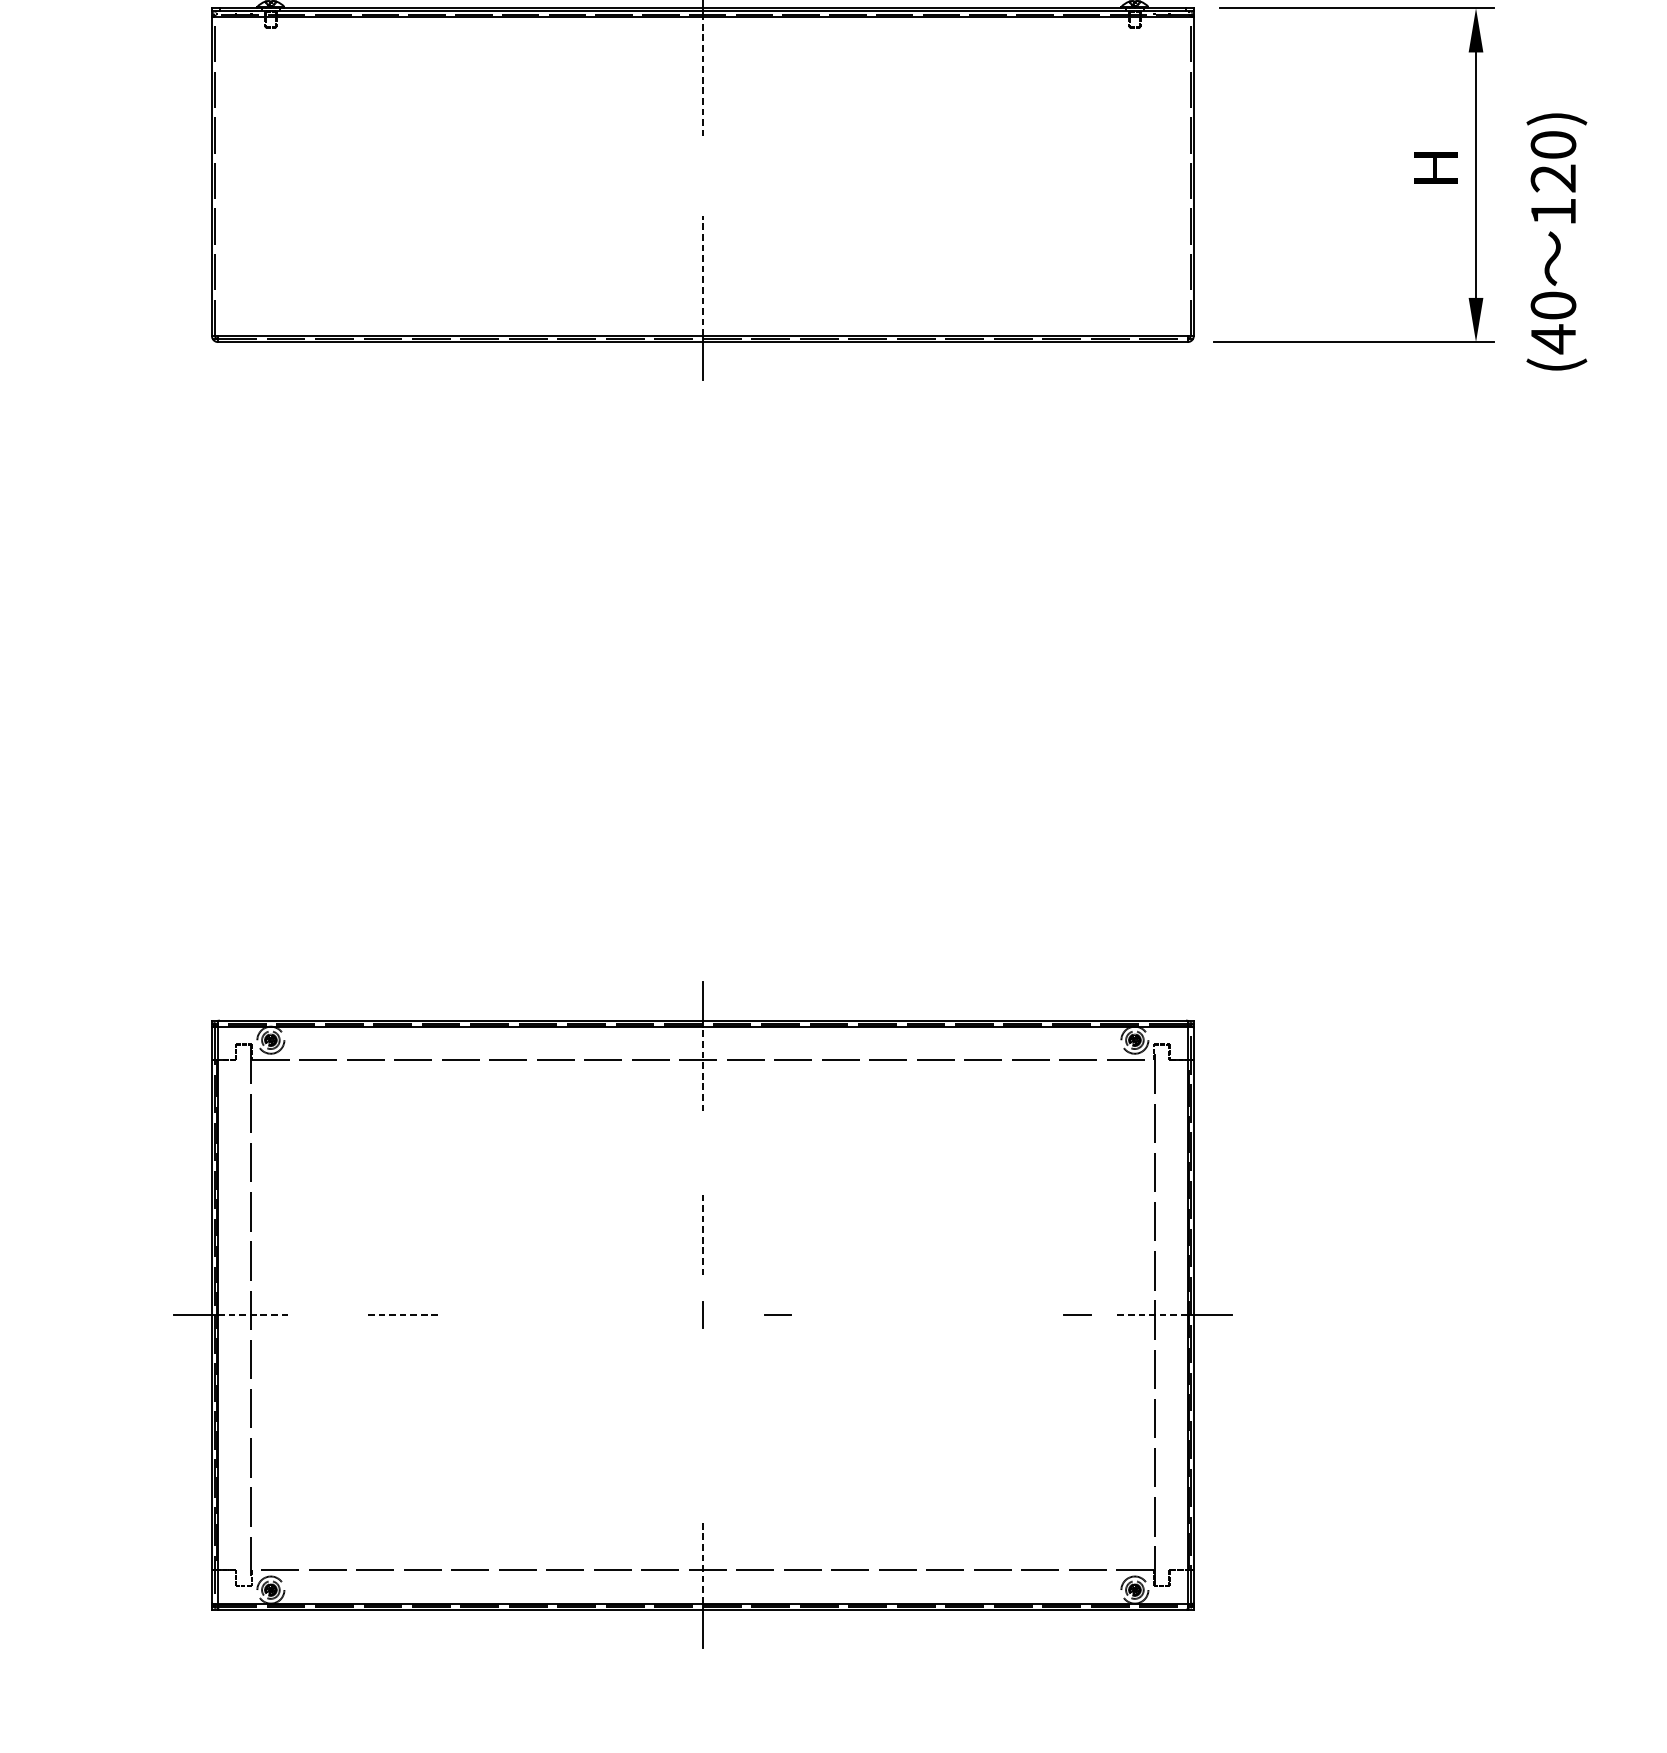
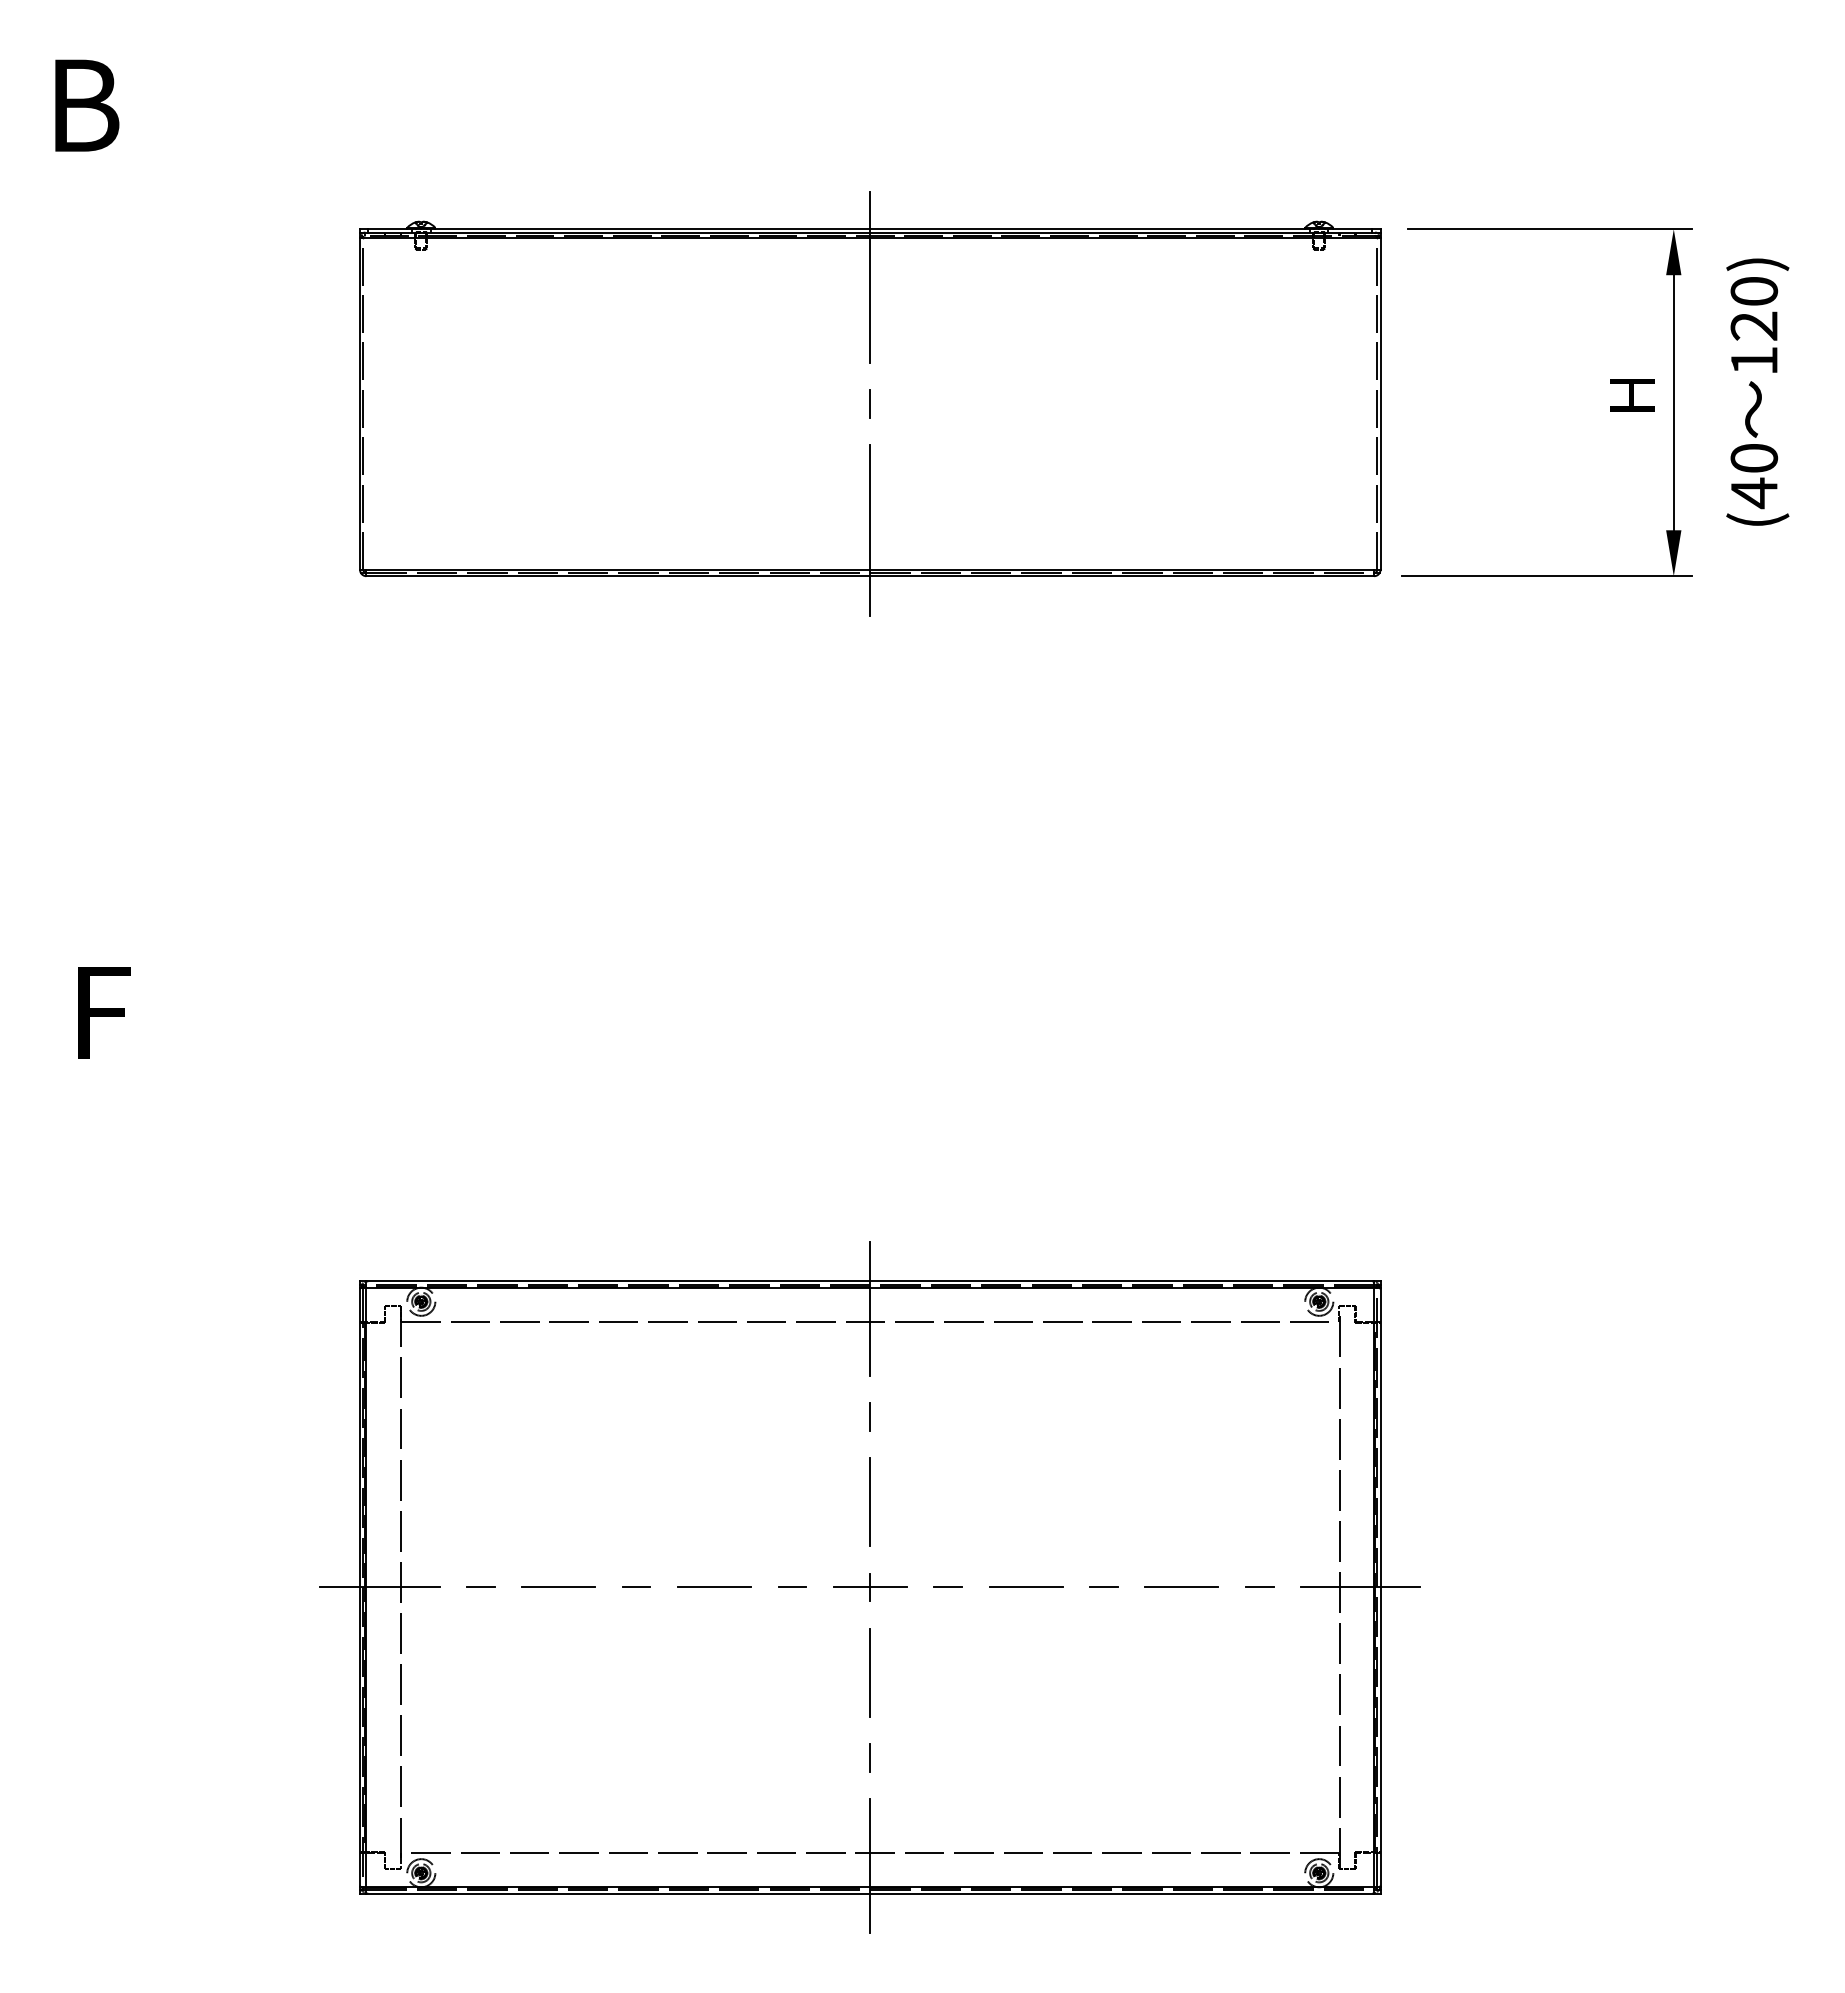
line: (703, 75) -> (870, 299), dashed -> solid
line: (703, 175) -> (870, 403), added
text: (1556, 241) -> (1757, 391), moved
line: (703, 275) -> (870, 507), dashed -> solid
line: (703, 1068) -> (870, 1331), dashed -> solid
line: (703, 1150) -> (870, 1416), added
line: (703, 1233) -> (870, 1502), dashed -> solid
line: (552, 1314) -> (714, 1586), added
line: (252, 1315) -> (402, 1587), dashed -> solid
line: (327, 1315) -> (480, 1587), added
line: (402, 1315) -> (558, 1587), dashed -> solid
line: (477, 1315) -> (636, 1587), added
line: (628, 1315) -> (792, 1587), added
line: (702, 1315) -> (869, 1587), added
line: (852, 1315) -> (1025, 1587), added
line: (927, 1315) -> (1103, 1587), added
line: (1002, 1315) -> (1181, 1587), added
line: (1152, 1315) -> (1337, 1587), dashed -> solid
line: (703, 1396) -> (870, 1672), added
line: (703, 1478) -> (870, 1757), added
line: (703, 1561) -> (870, 1843), dashed -> solid

